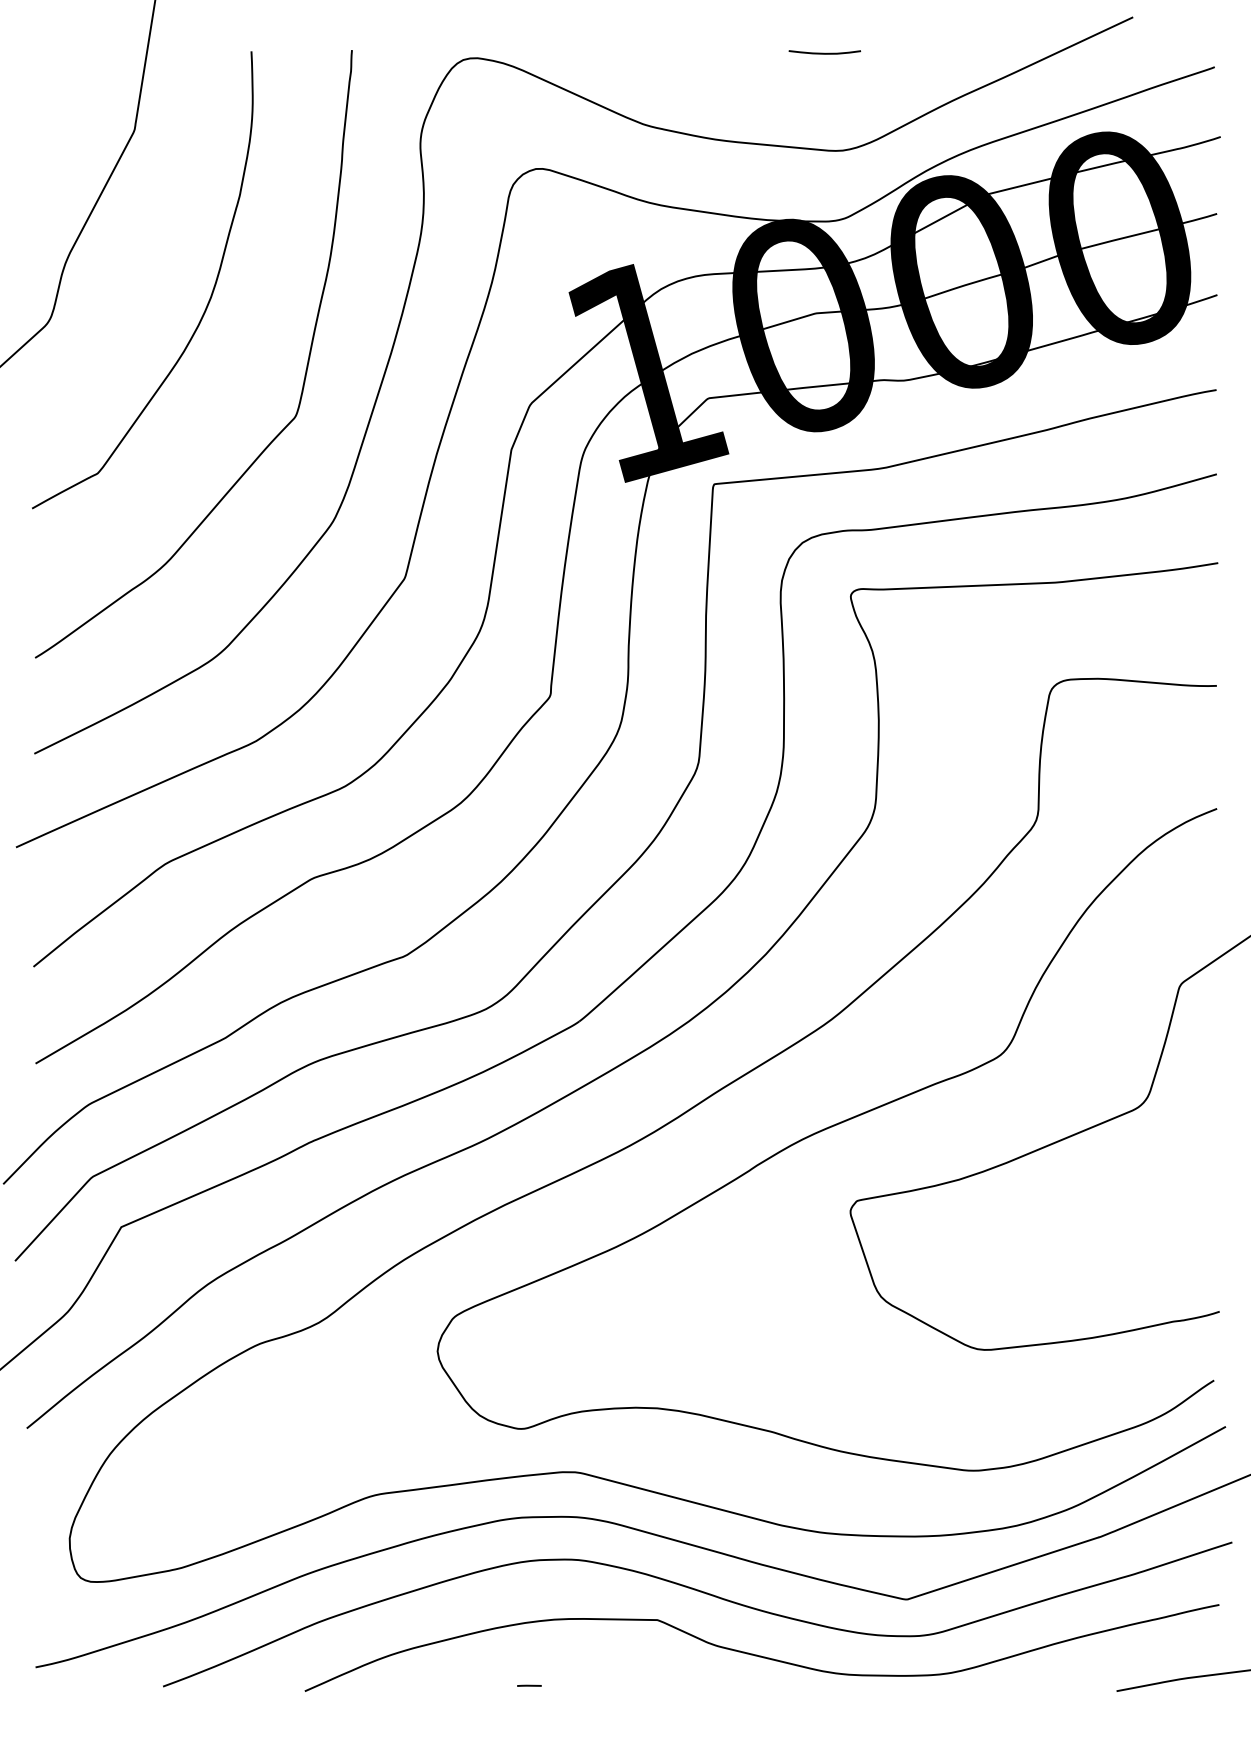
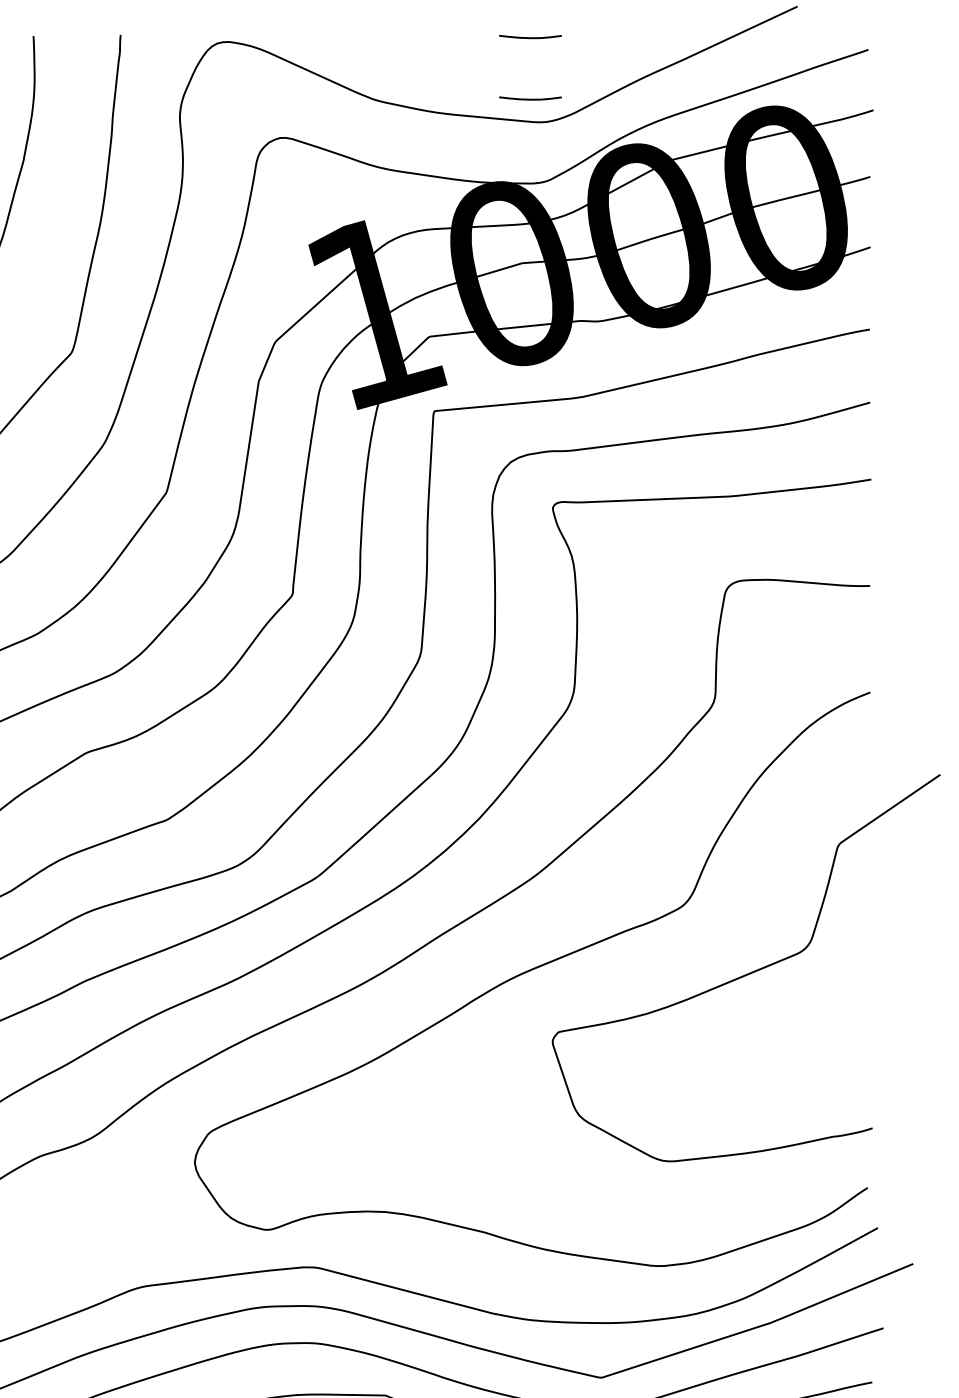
curve: (824, 123) -> (530, 98), added

